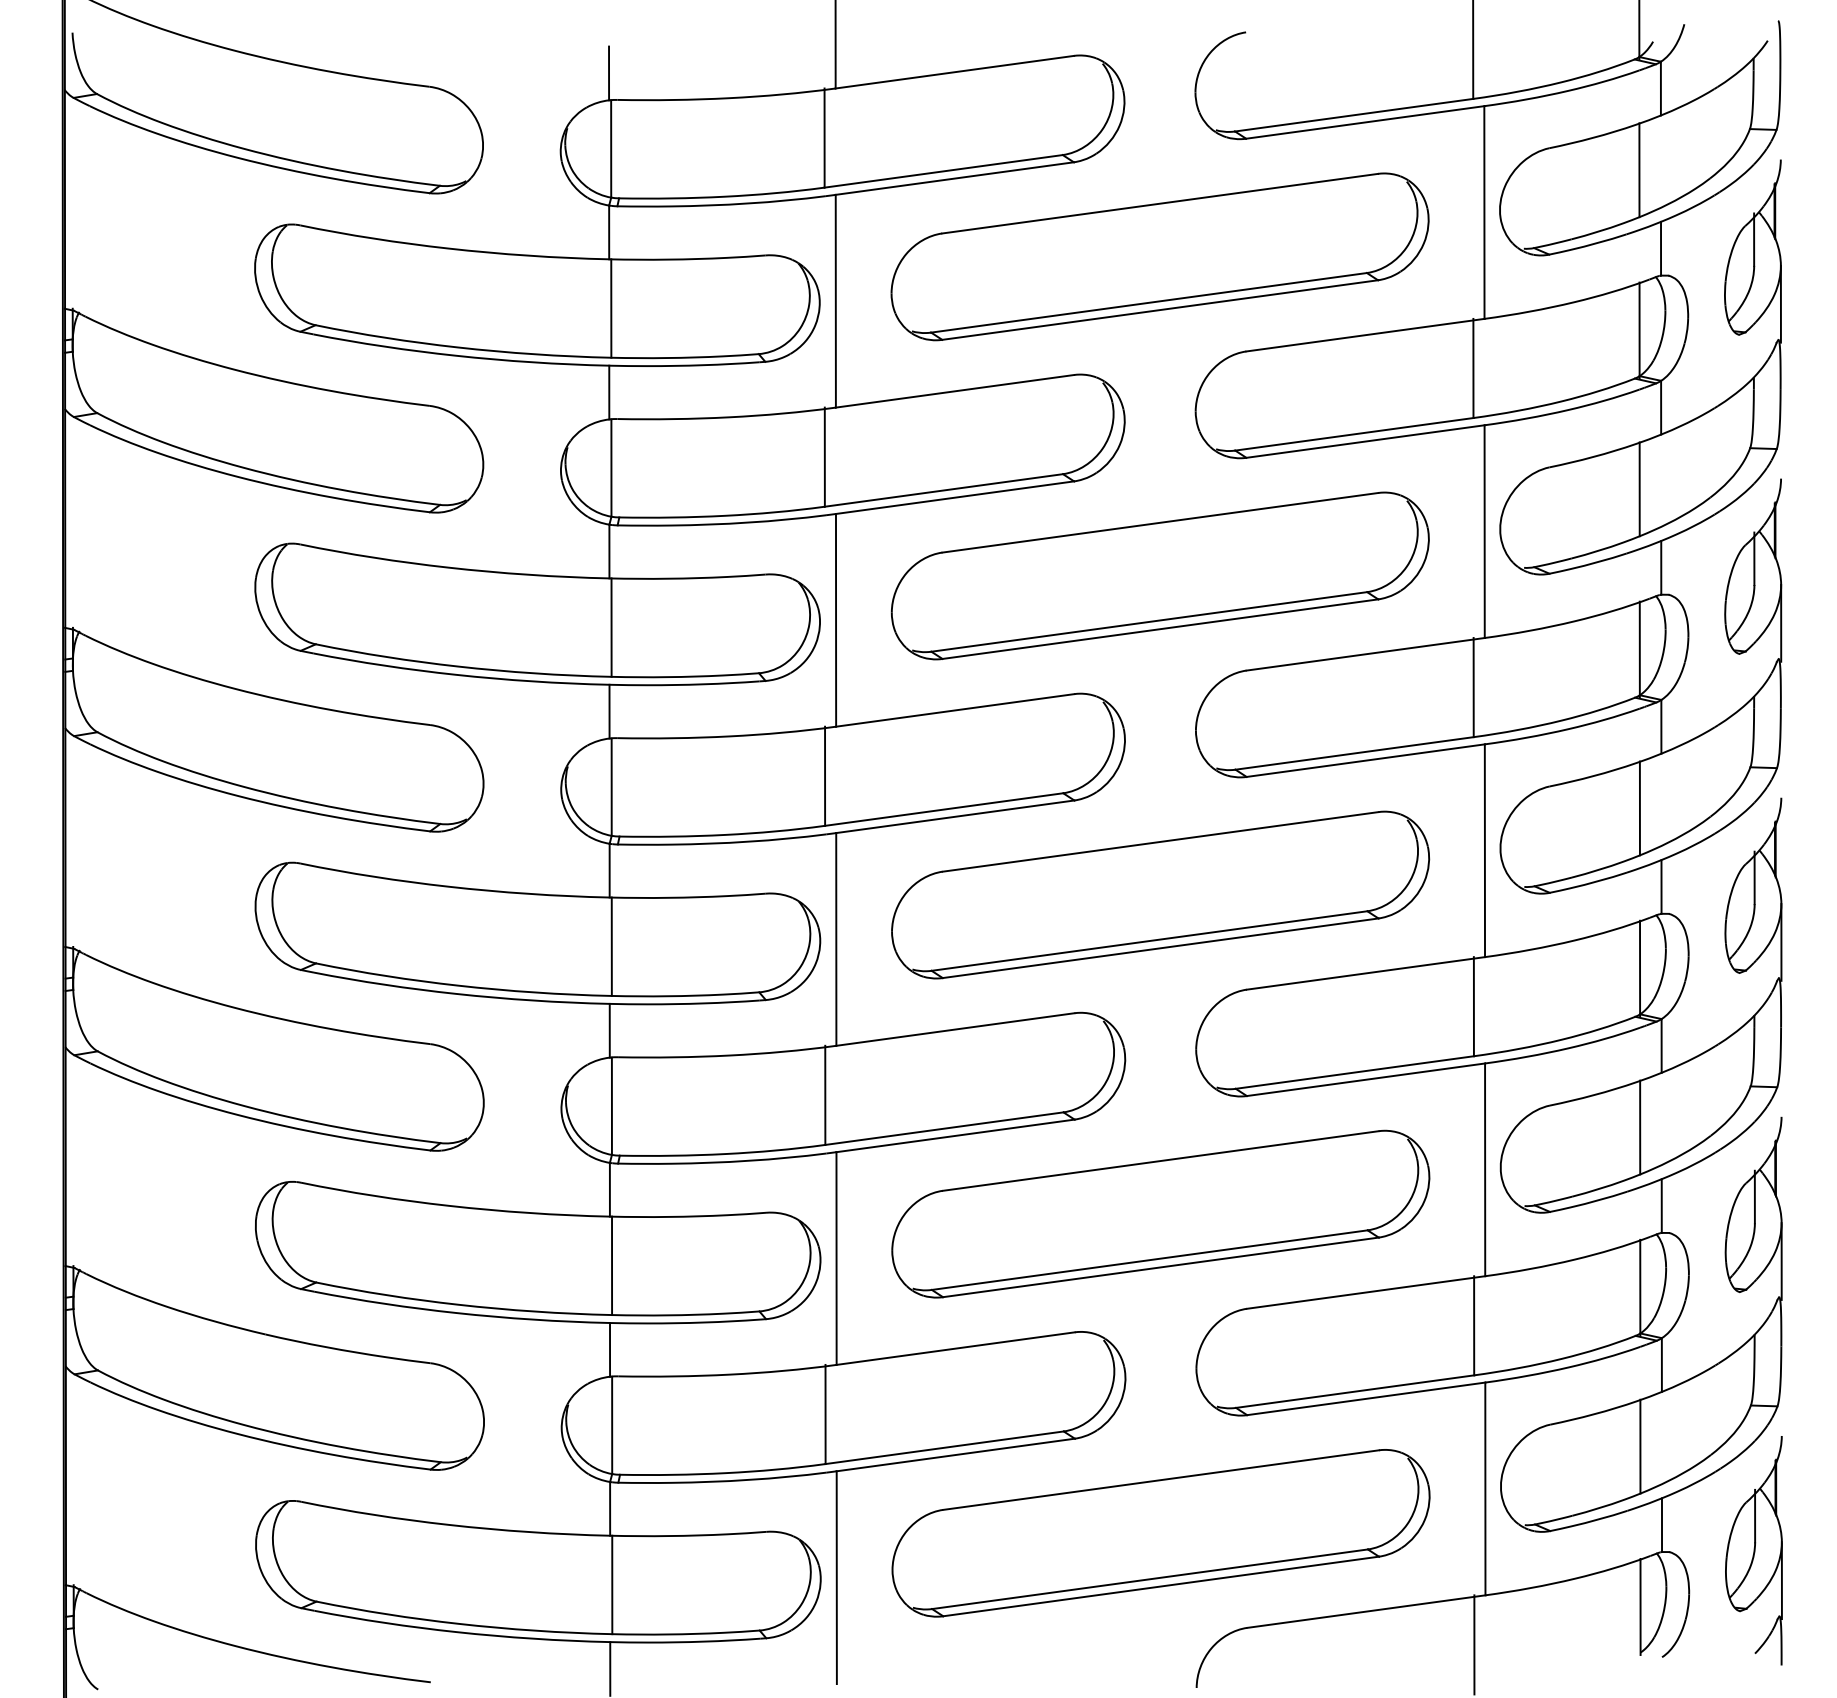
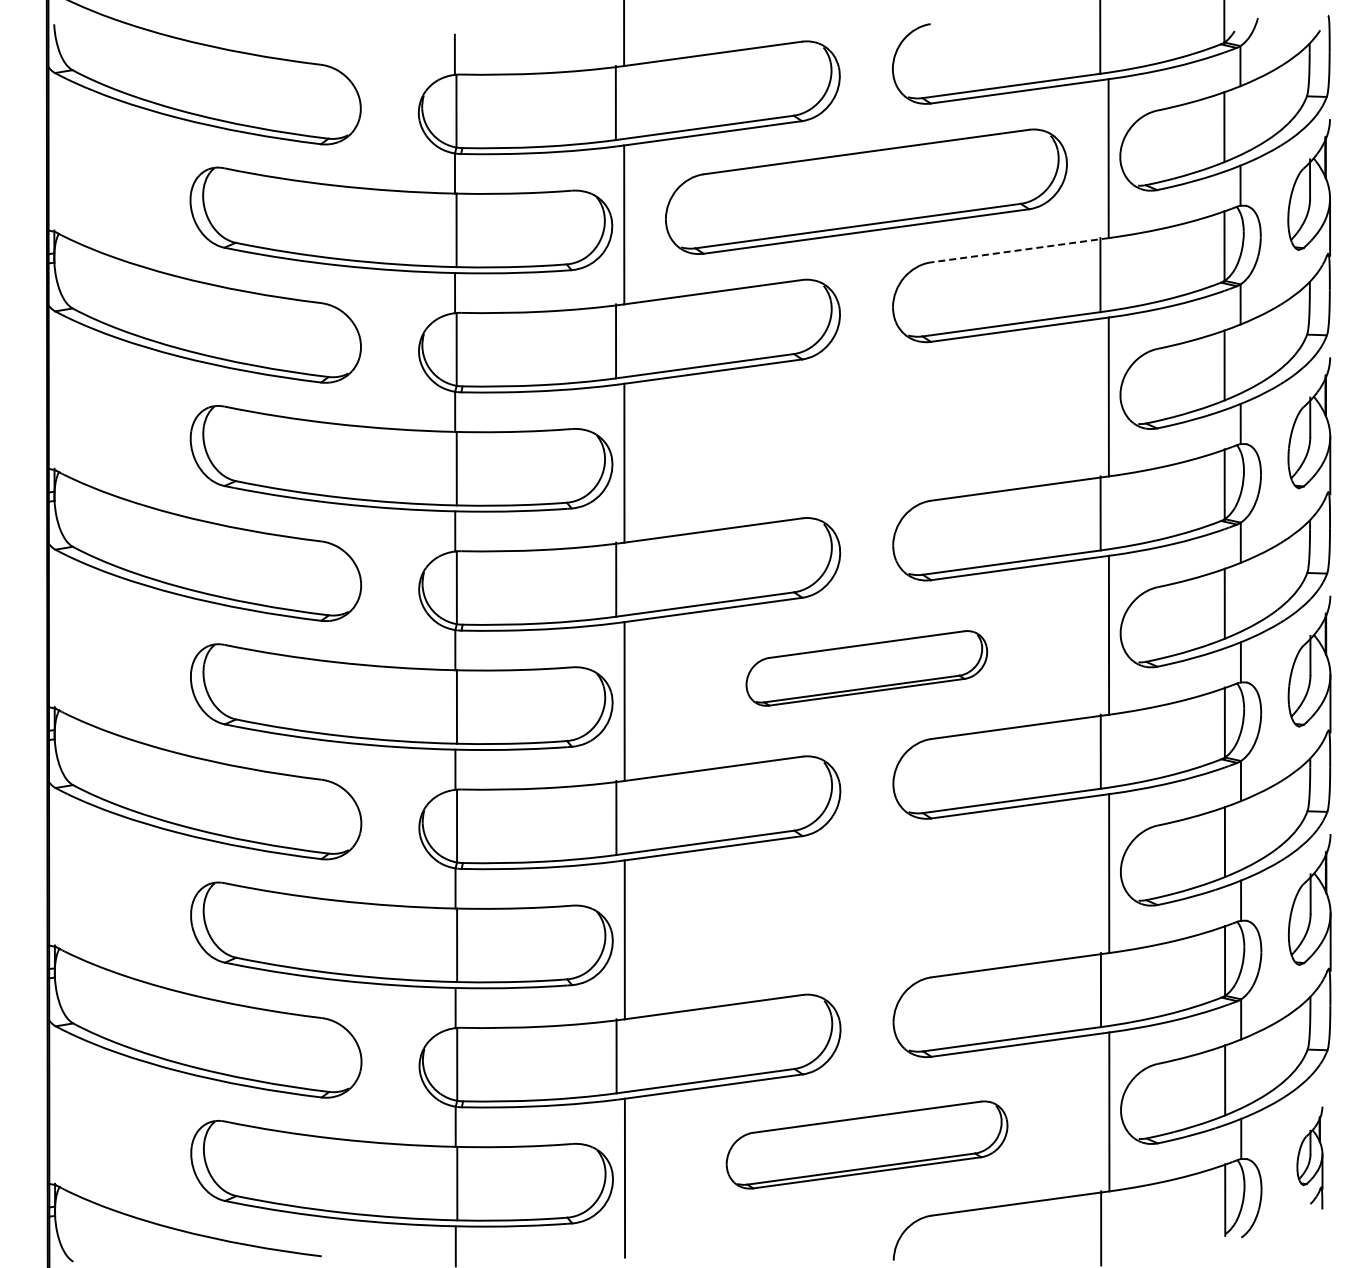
line: (1365, 335) -> (1019, 250), solid -> dashed
part: (1160, 575) -> (866, 429), removed
part: (1160, 895) -> (866, 668), size x0.6
part: (1160, 1213) -> (866, 906), removed
part: (1160, 1532) -> (866, 1144), size x0.7
part: (1753, 1549) -> (1309, 1157), size x0.6

